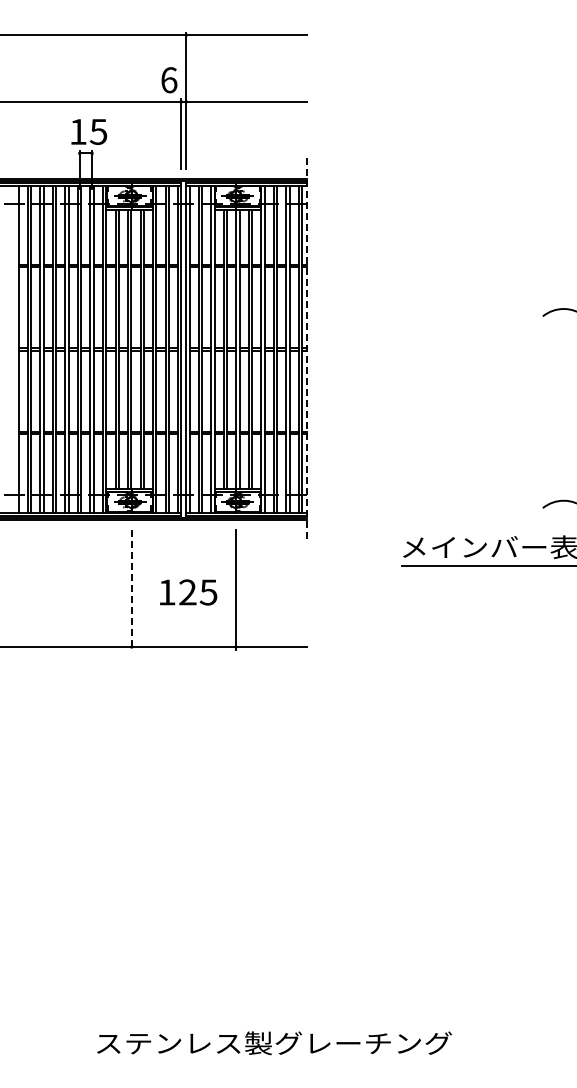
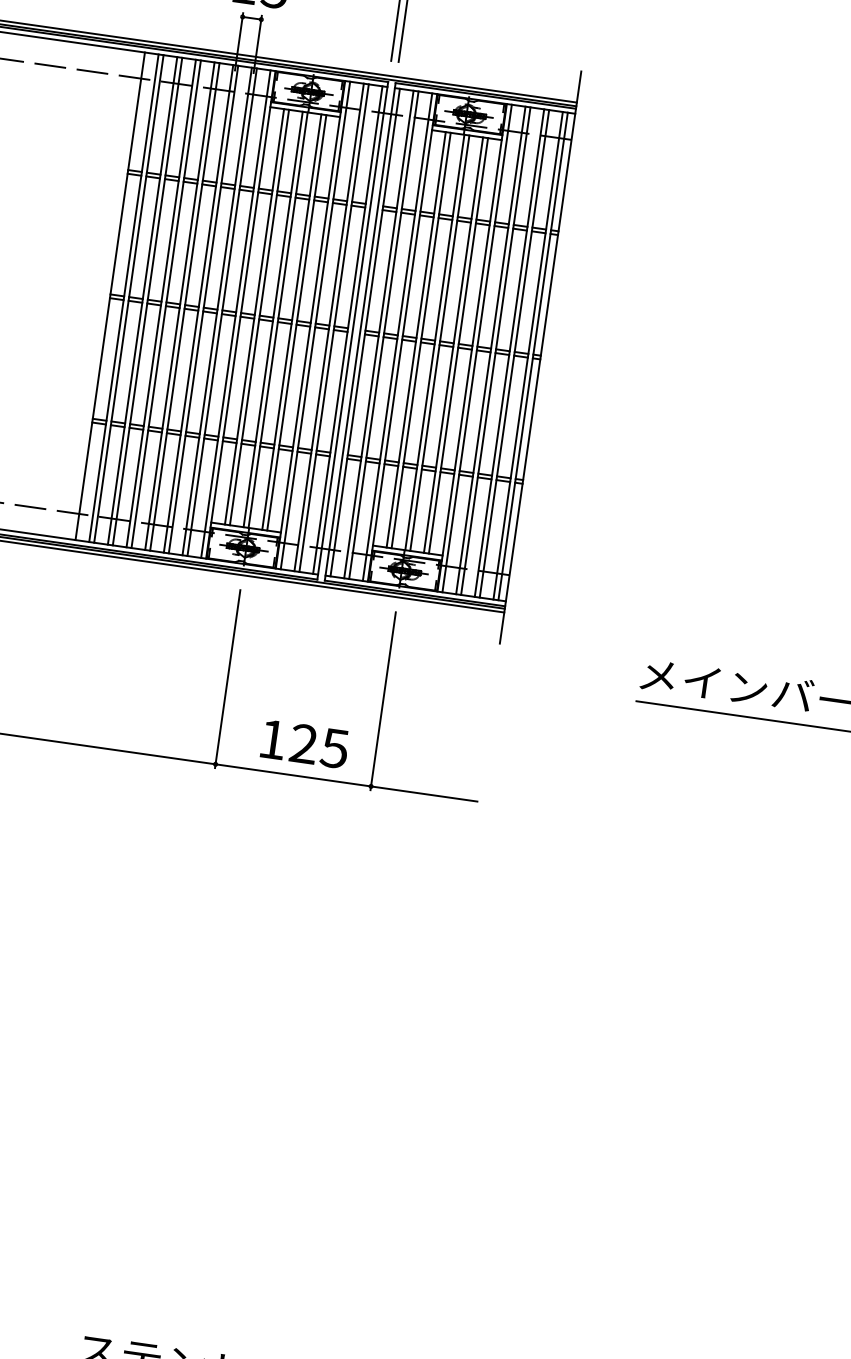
line: (307, 349) -> (540, 357), dashed -> solid
line: (131, 589) -> (227, 678), dashed -> solid
text: (188, 592) -> (304, 744), moved

